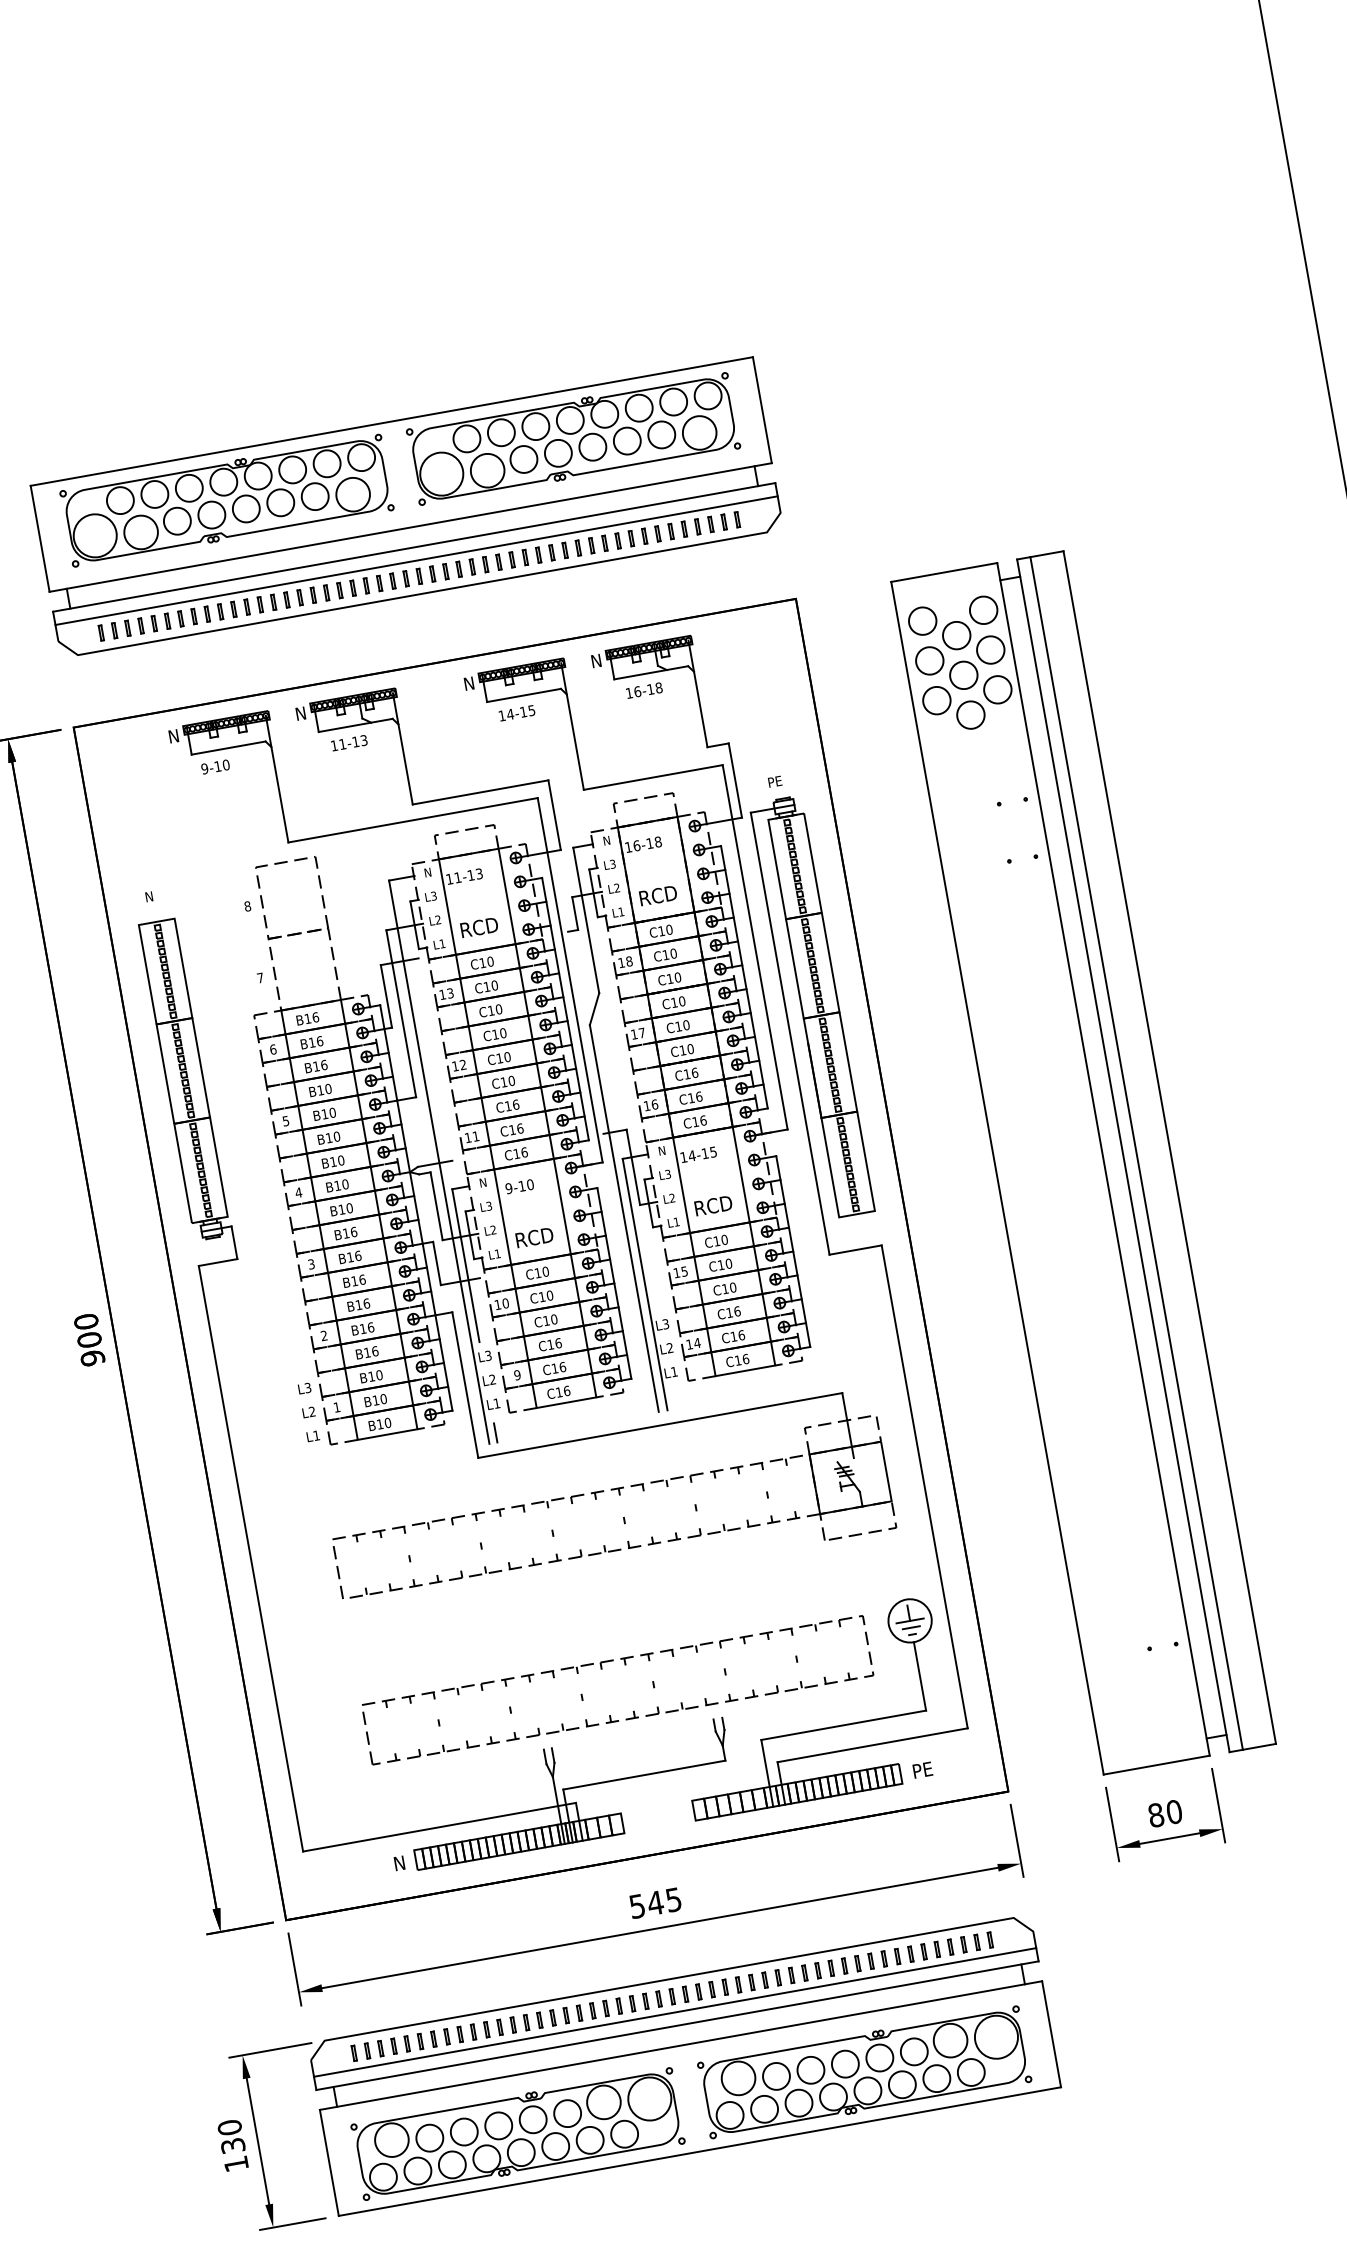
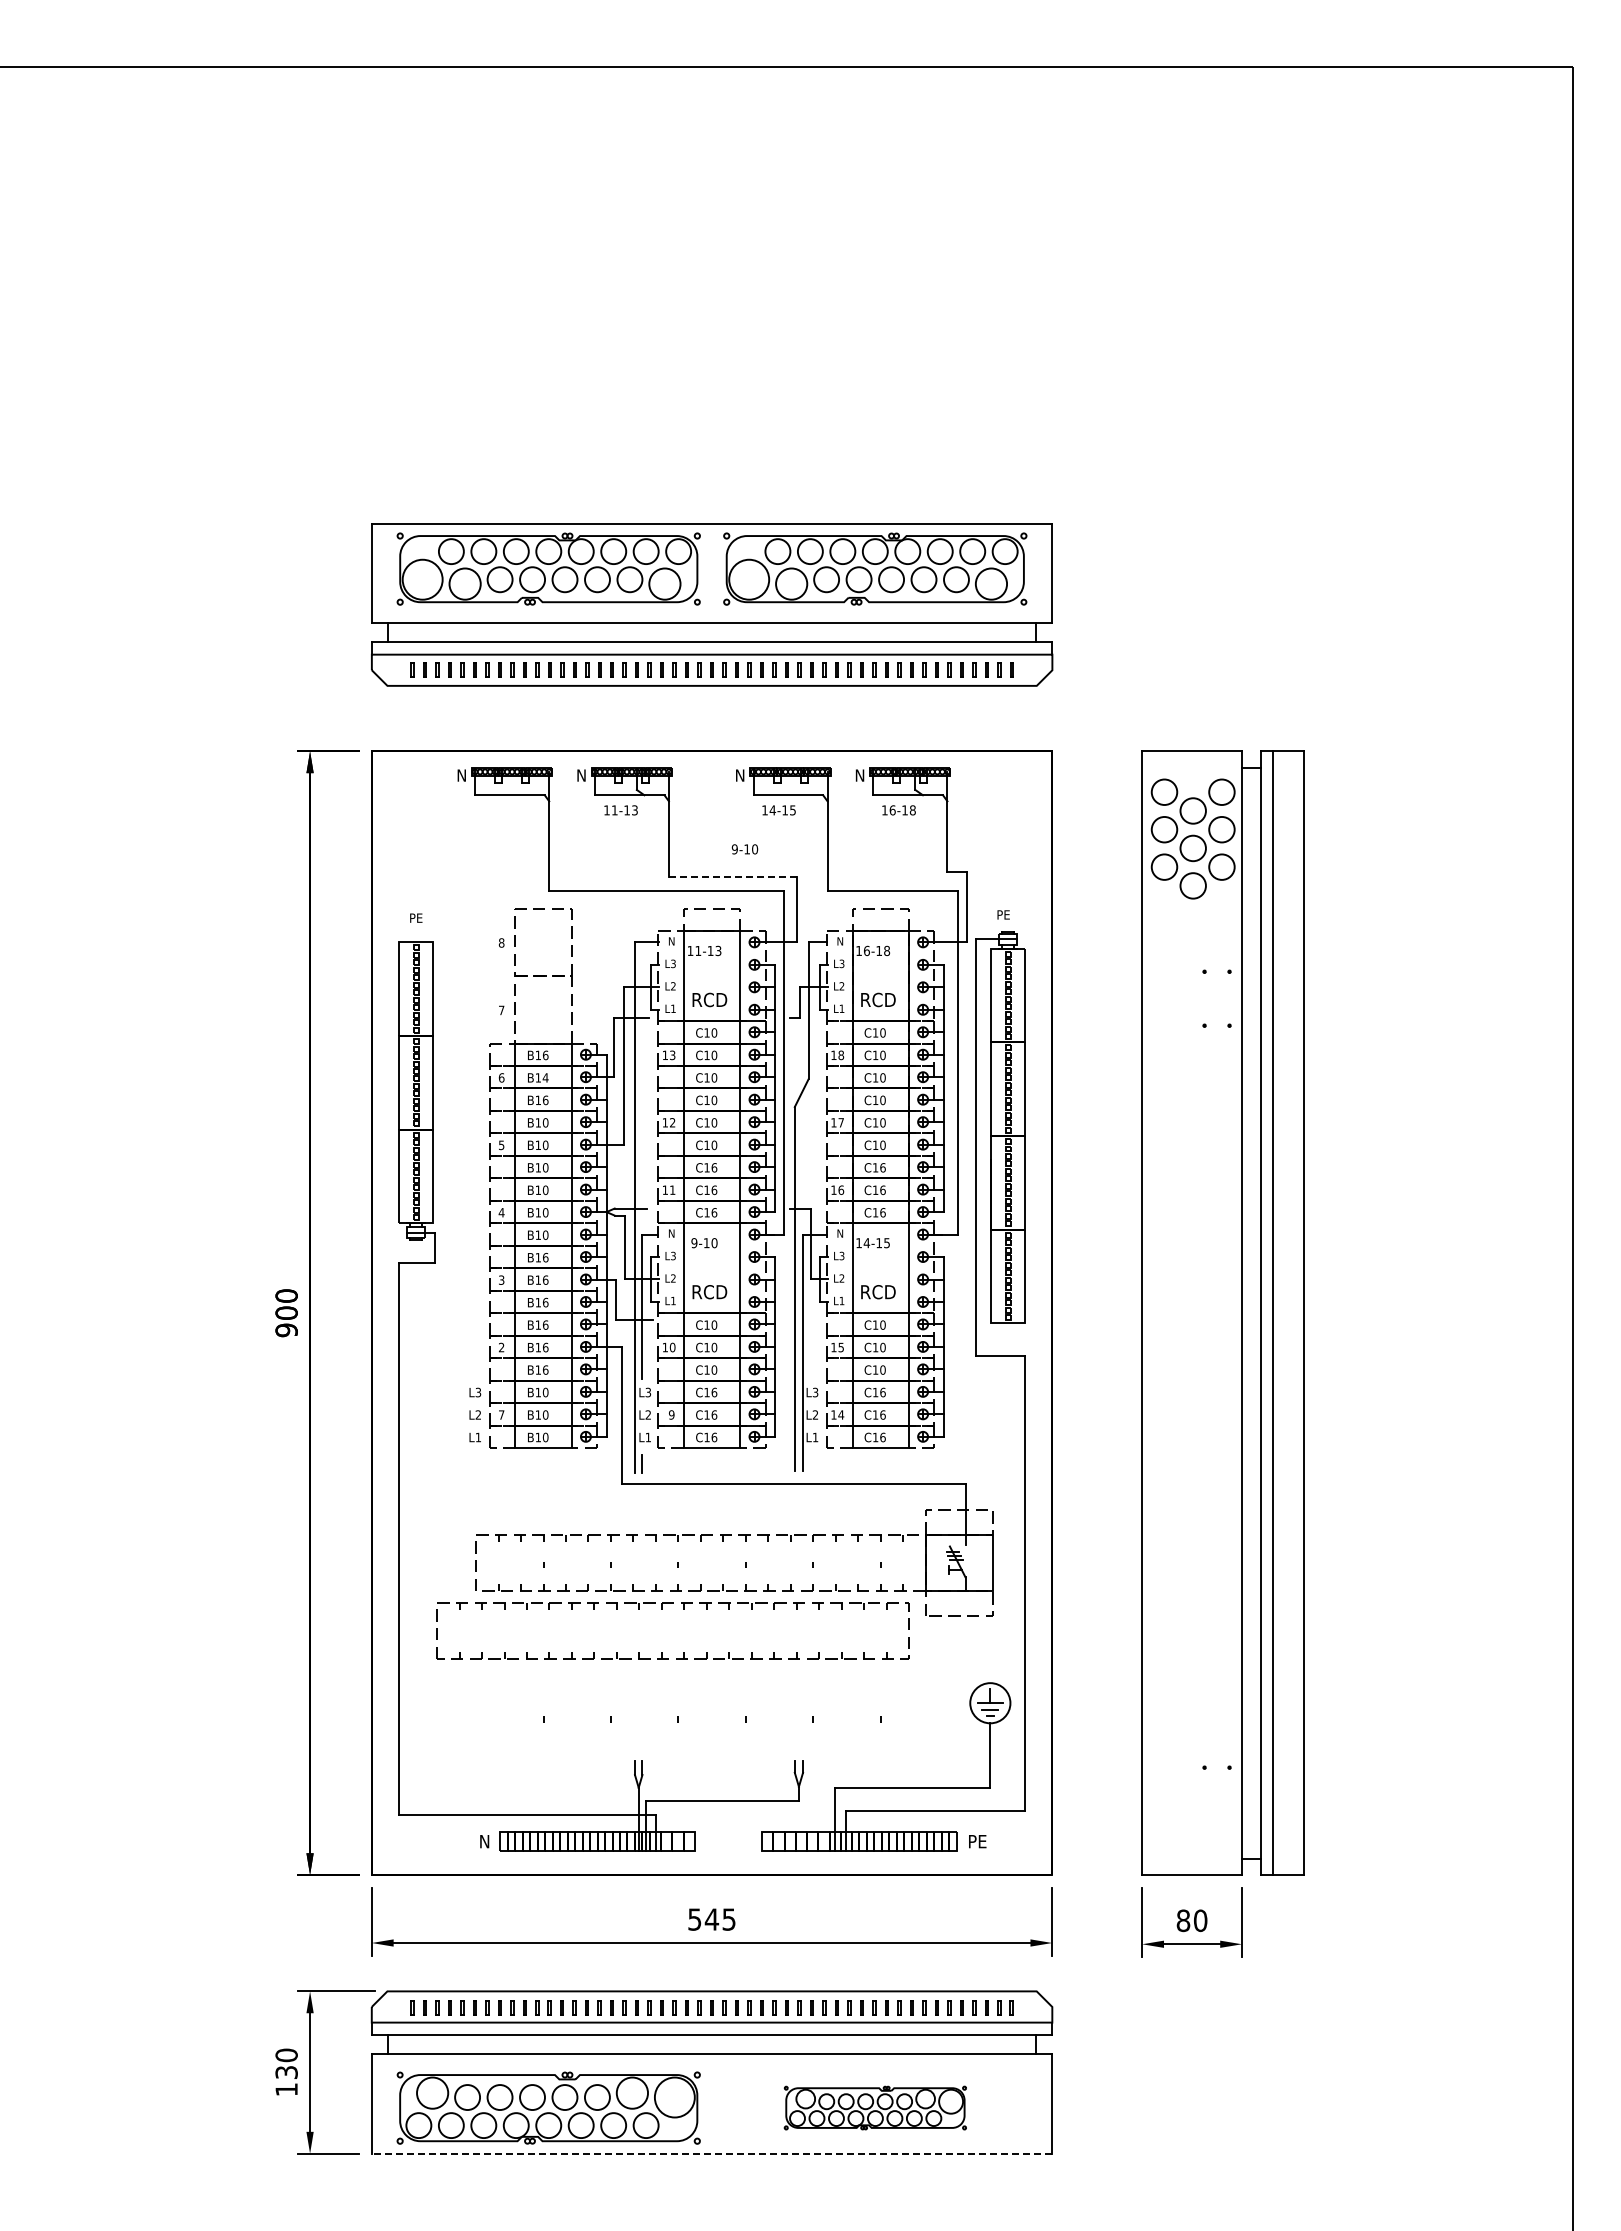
text: (215, 767) -> (744, 849), moved
line: (480, 792) -> (732, 876), solid -> dashed
text: (152, 895) -> (416, 917), N -> PE
text: (319, 1040) -> (545, 1077), B16 -> B14
text: (336, 1406) -> (501, 1414), 1 -> 7
part: (602, 1669) -> (662, 1609), moved
part: (864, 2071) -> (875, 2107), size x0.6
line: (699, 2151) -> (711, 2153), solid -> dashed

